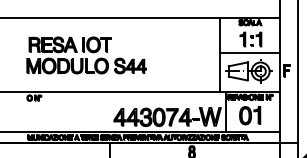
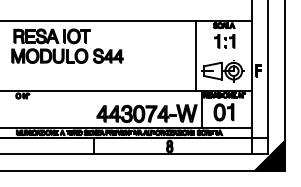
line: (249, 53) -> (223, 54), removed
part: (86, 54) -> (67, 45), moved

